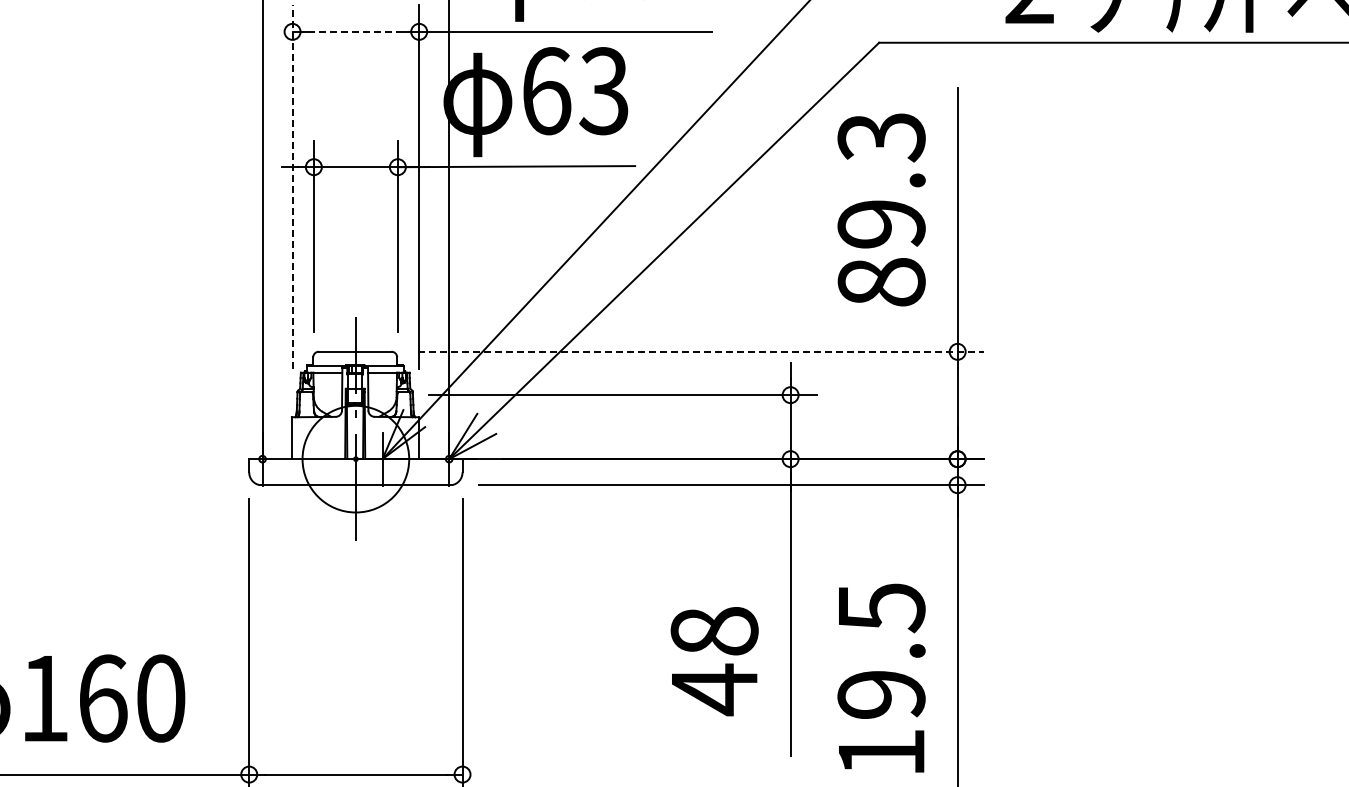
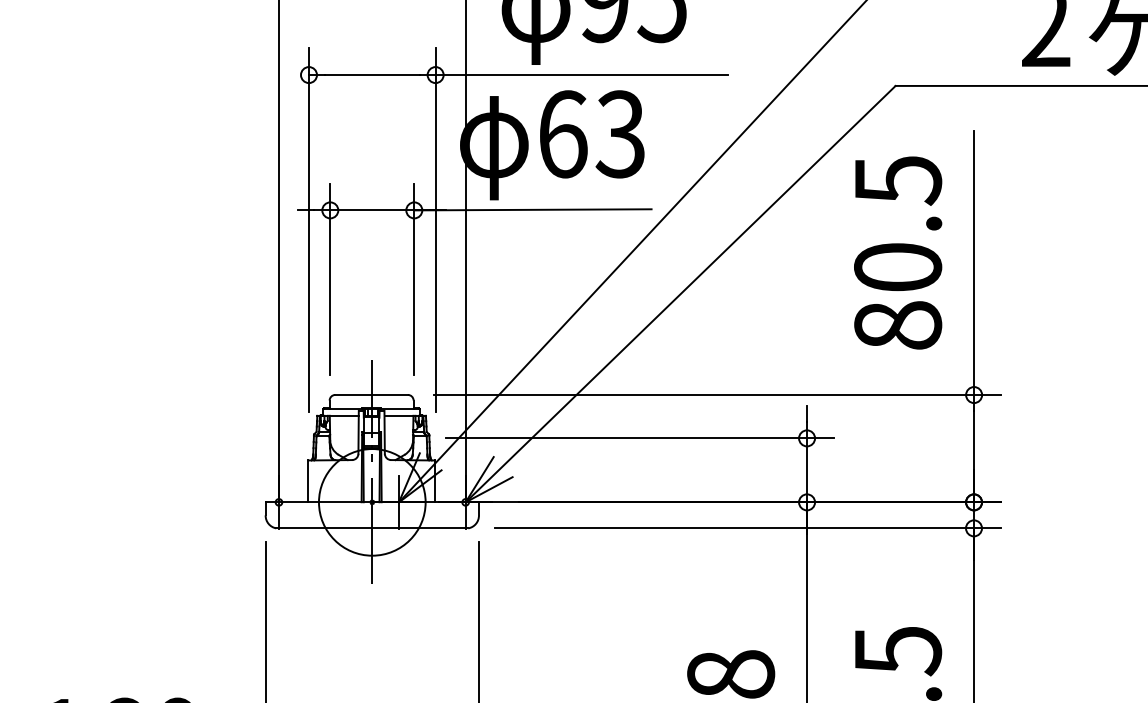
line: (355, 31) -> (371, 74), dashed -> solid
text: (881, 180) -> (897, 223), 89.3 -> 80.5
line: (292, 186) -> (308, 229), dashed -> solid
line: (701, 351) -> (717, 394), dashed -> solid

